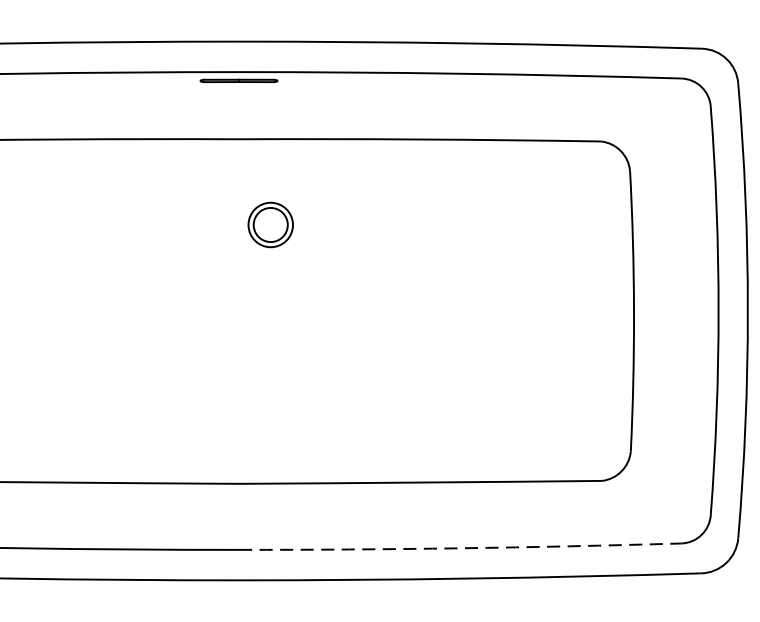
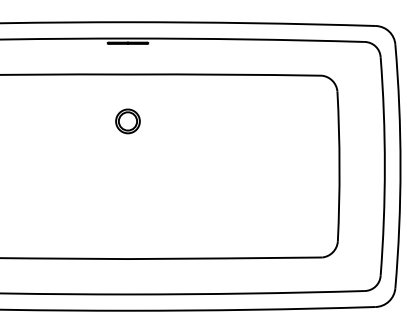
part: (269, 225) -> (127, 121), moved
arc: (460, 548) -> (246, 293), dashed -> solid

